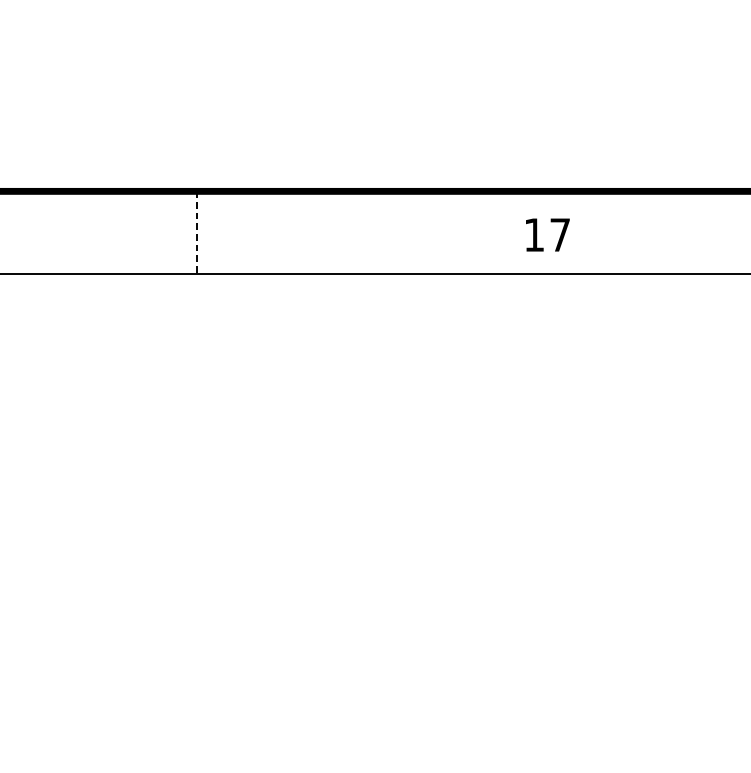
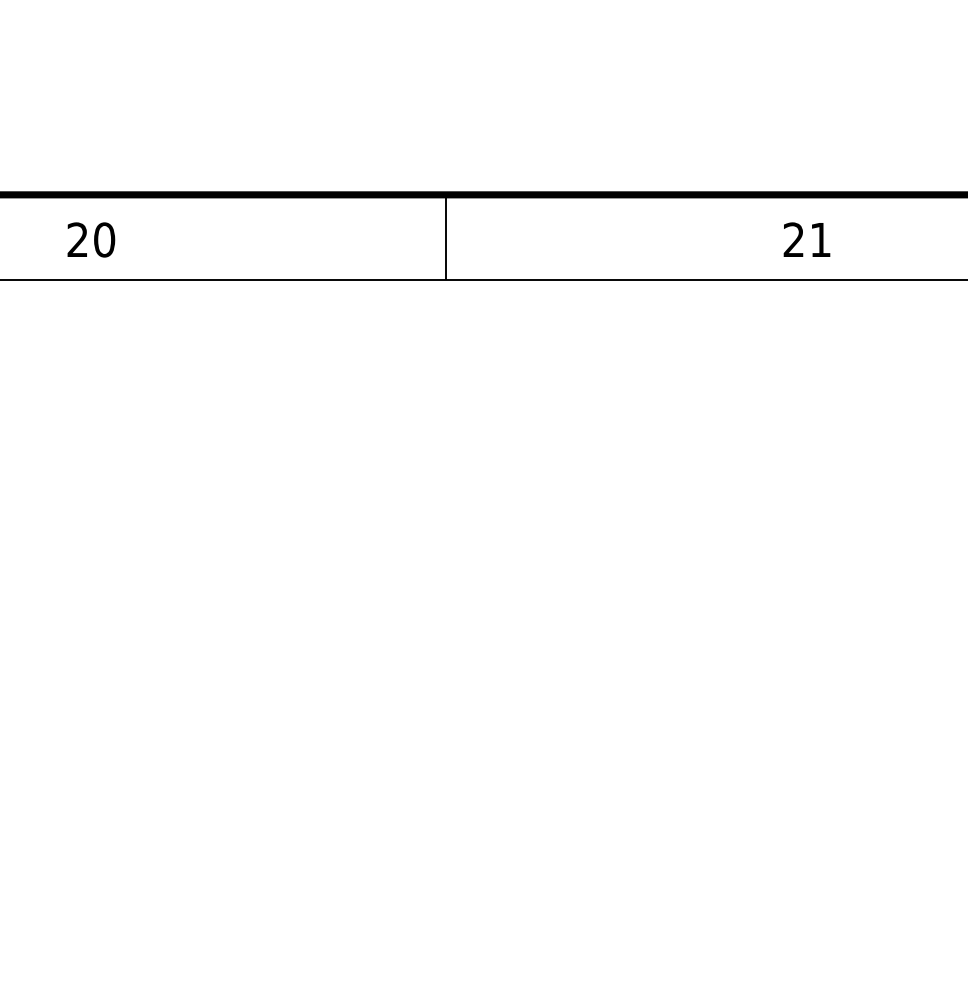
line: (197, 232) -> (445, 237), dashed -> solid
text: (546, 234) -> (806, 239), 17 -> 21

